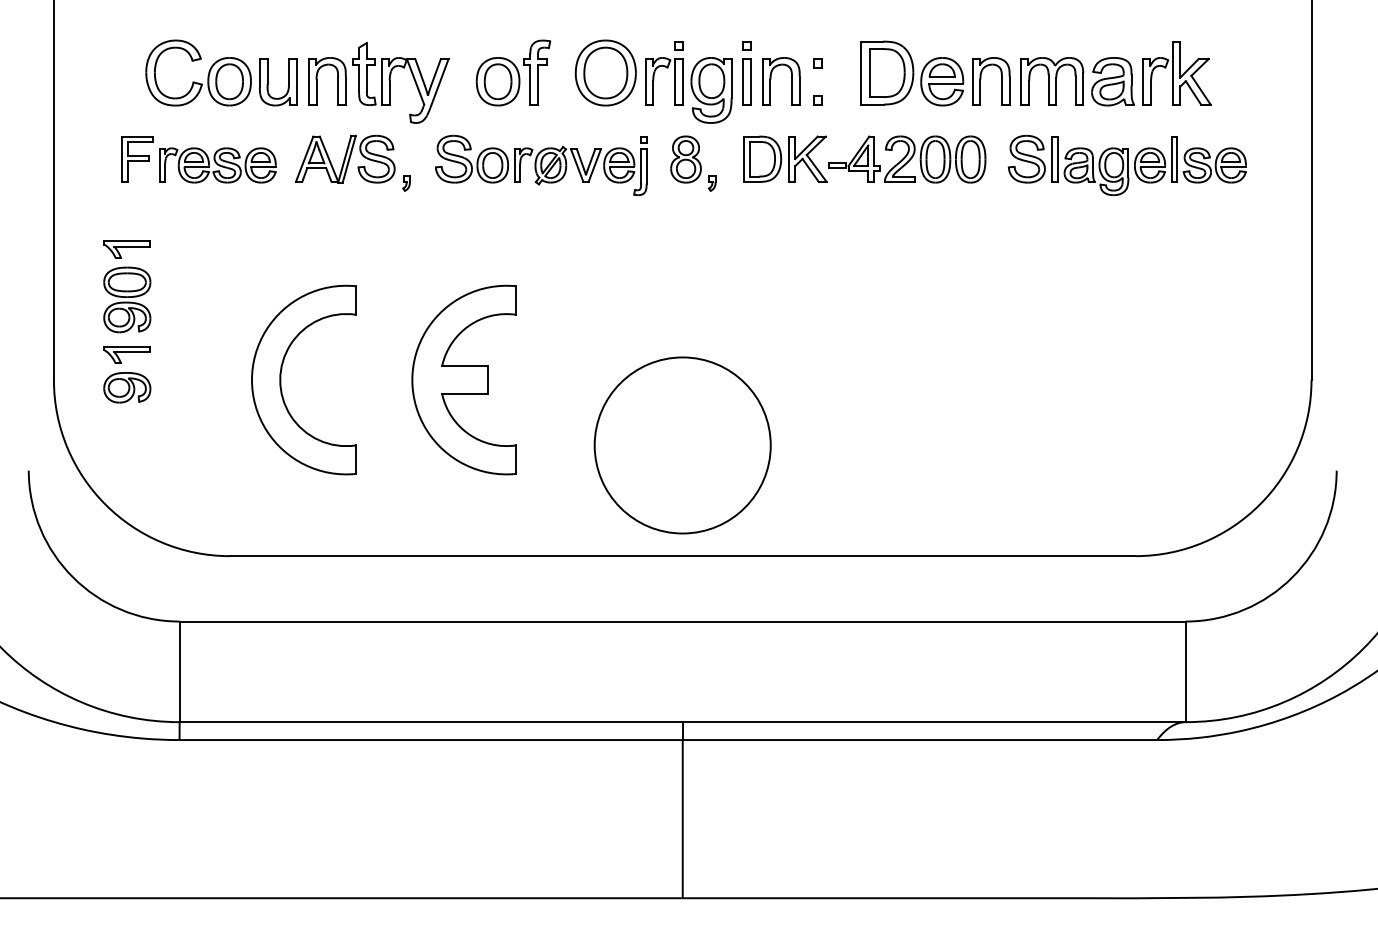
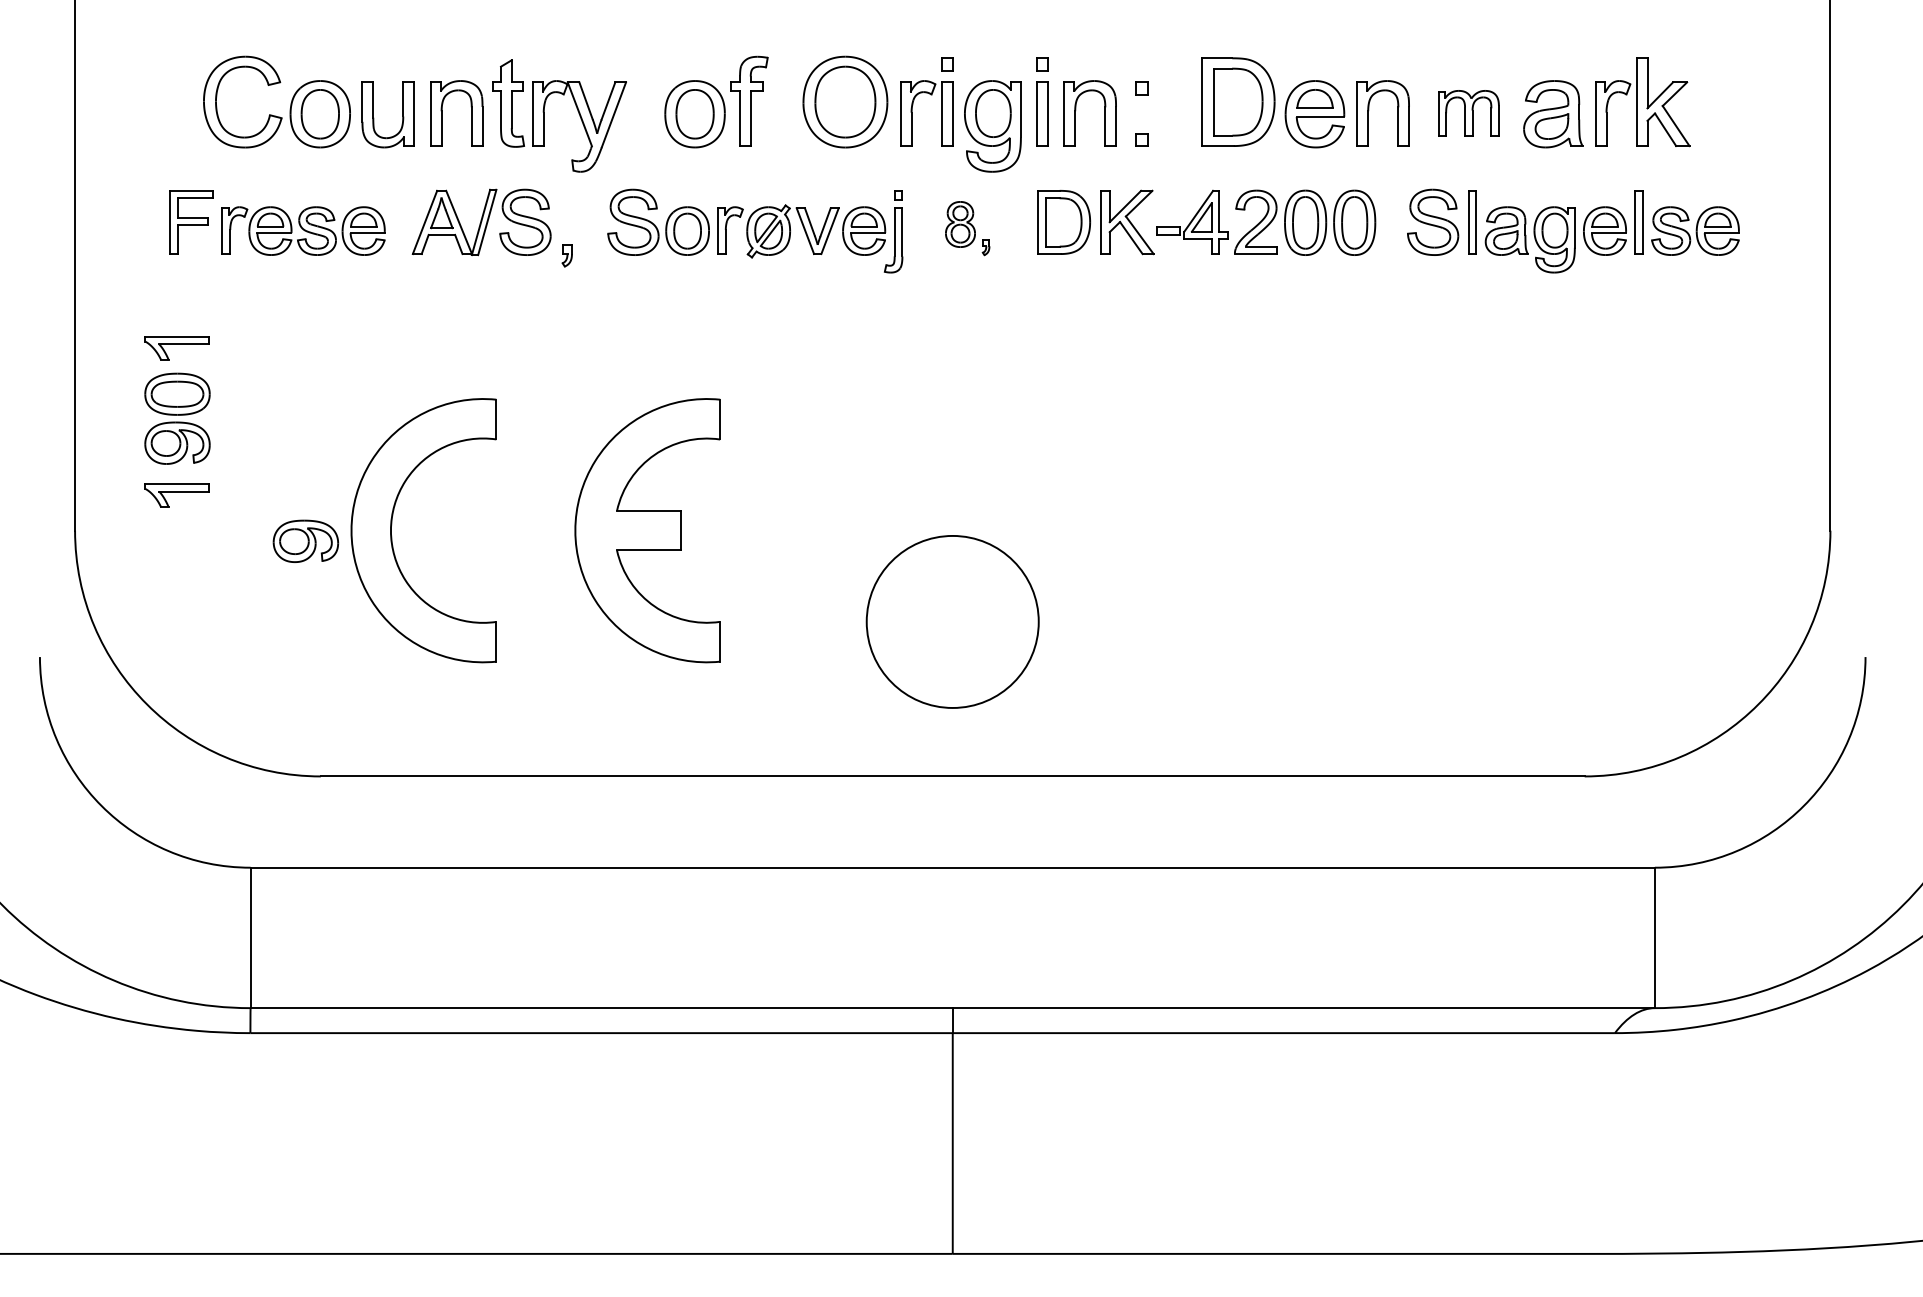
part: (1052, 81) -> (1468, 113), size x0.7
part: (693, 163) -> (967, 228), size x0.7
part: (127, 387) -> (306, 541), moved
circle: (682, 445) -> (952, 621), size x0.7

